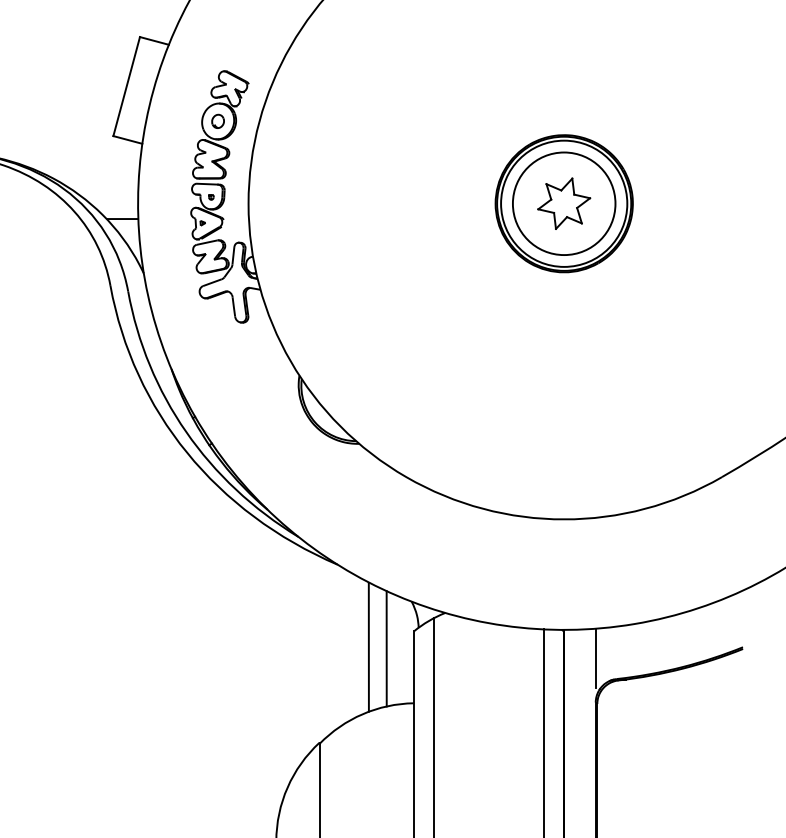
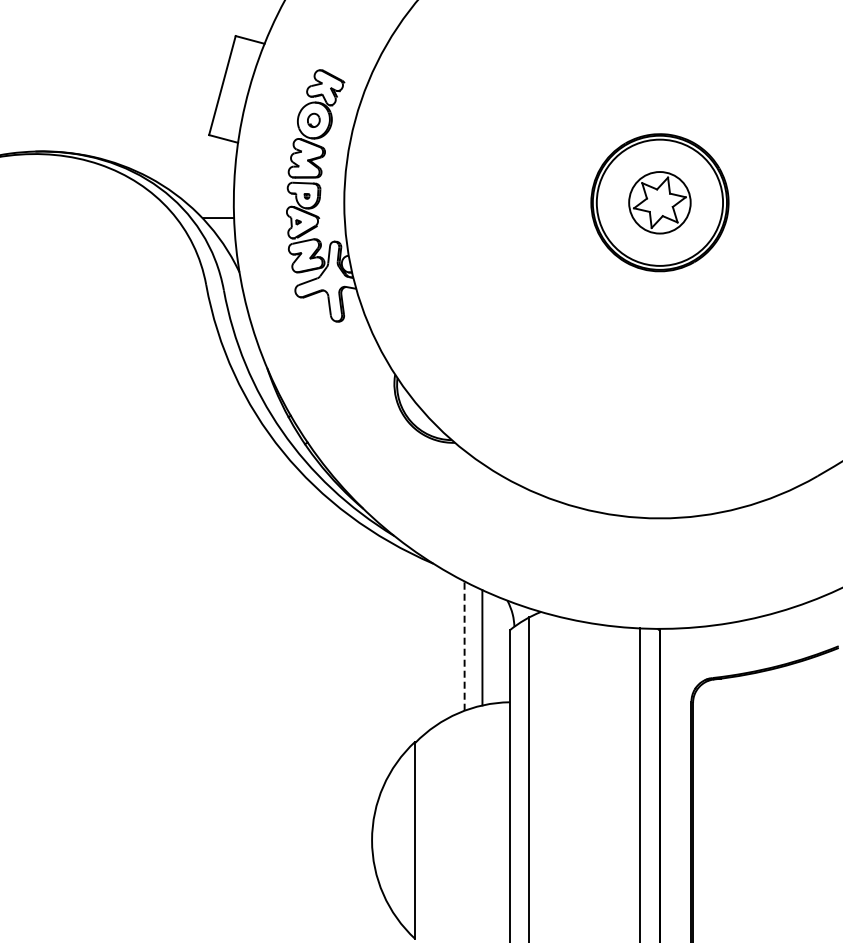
circle: (563, 203) -> (659, 202), size x0.6
line: (368, 647) -> (464, 646), solid -> dashed
line: (595, 658) -> (691, 657), removed

